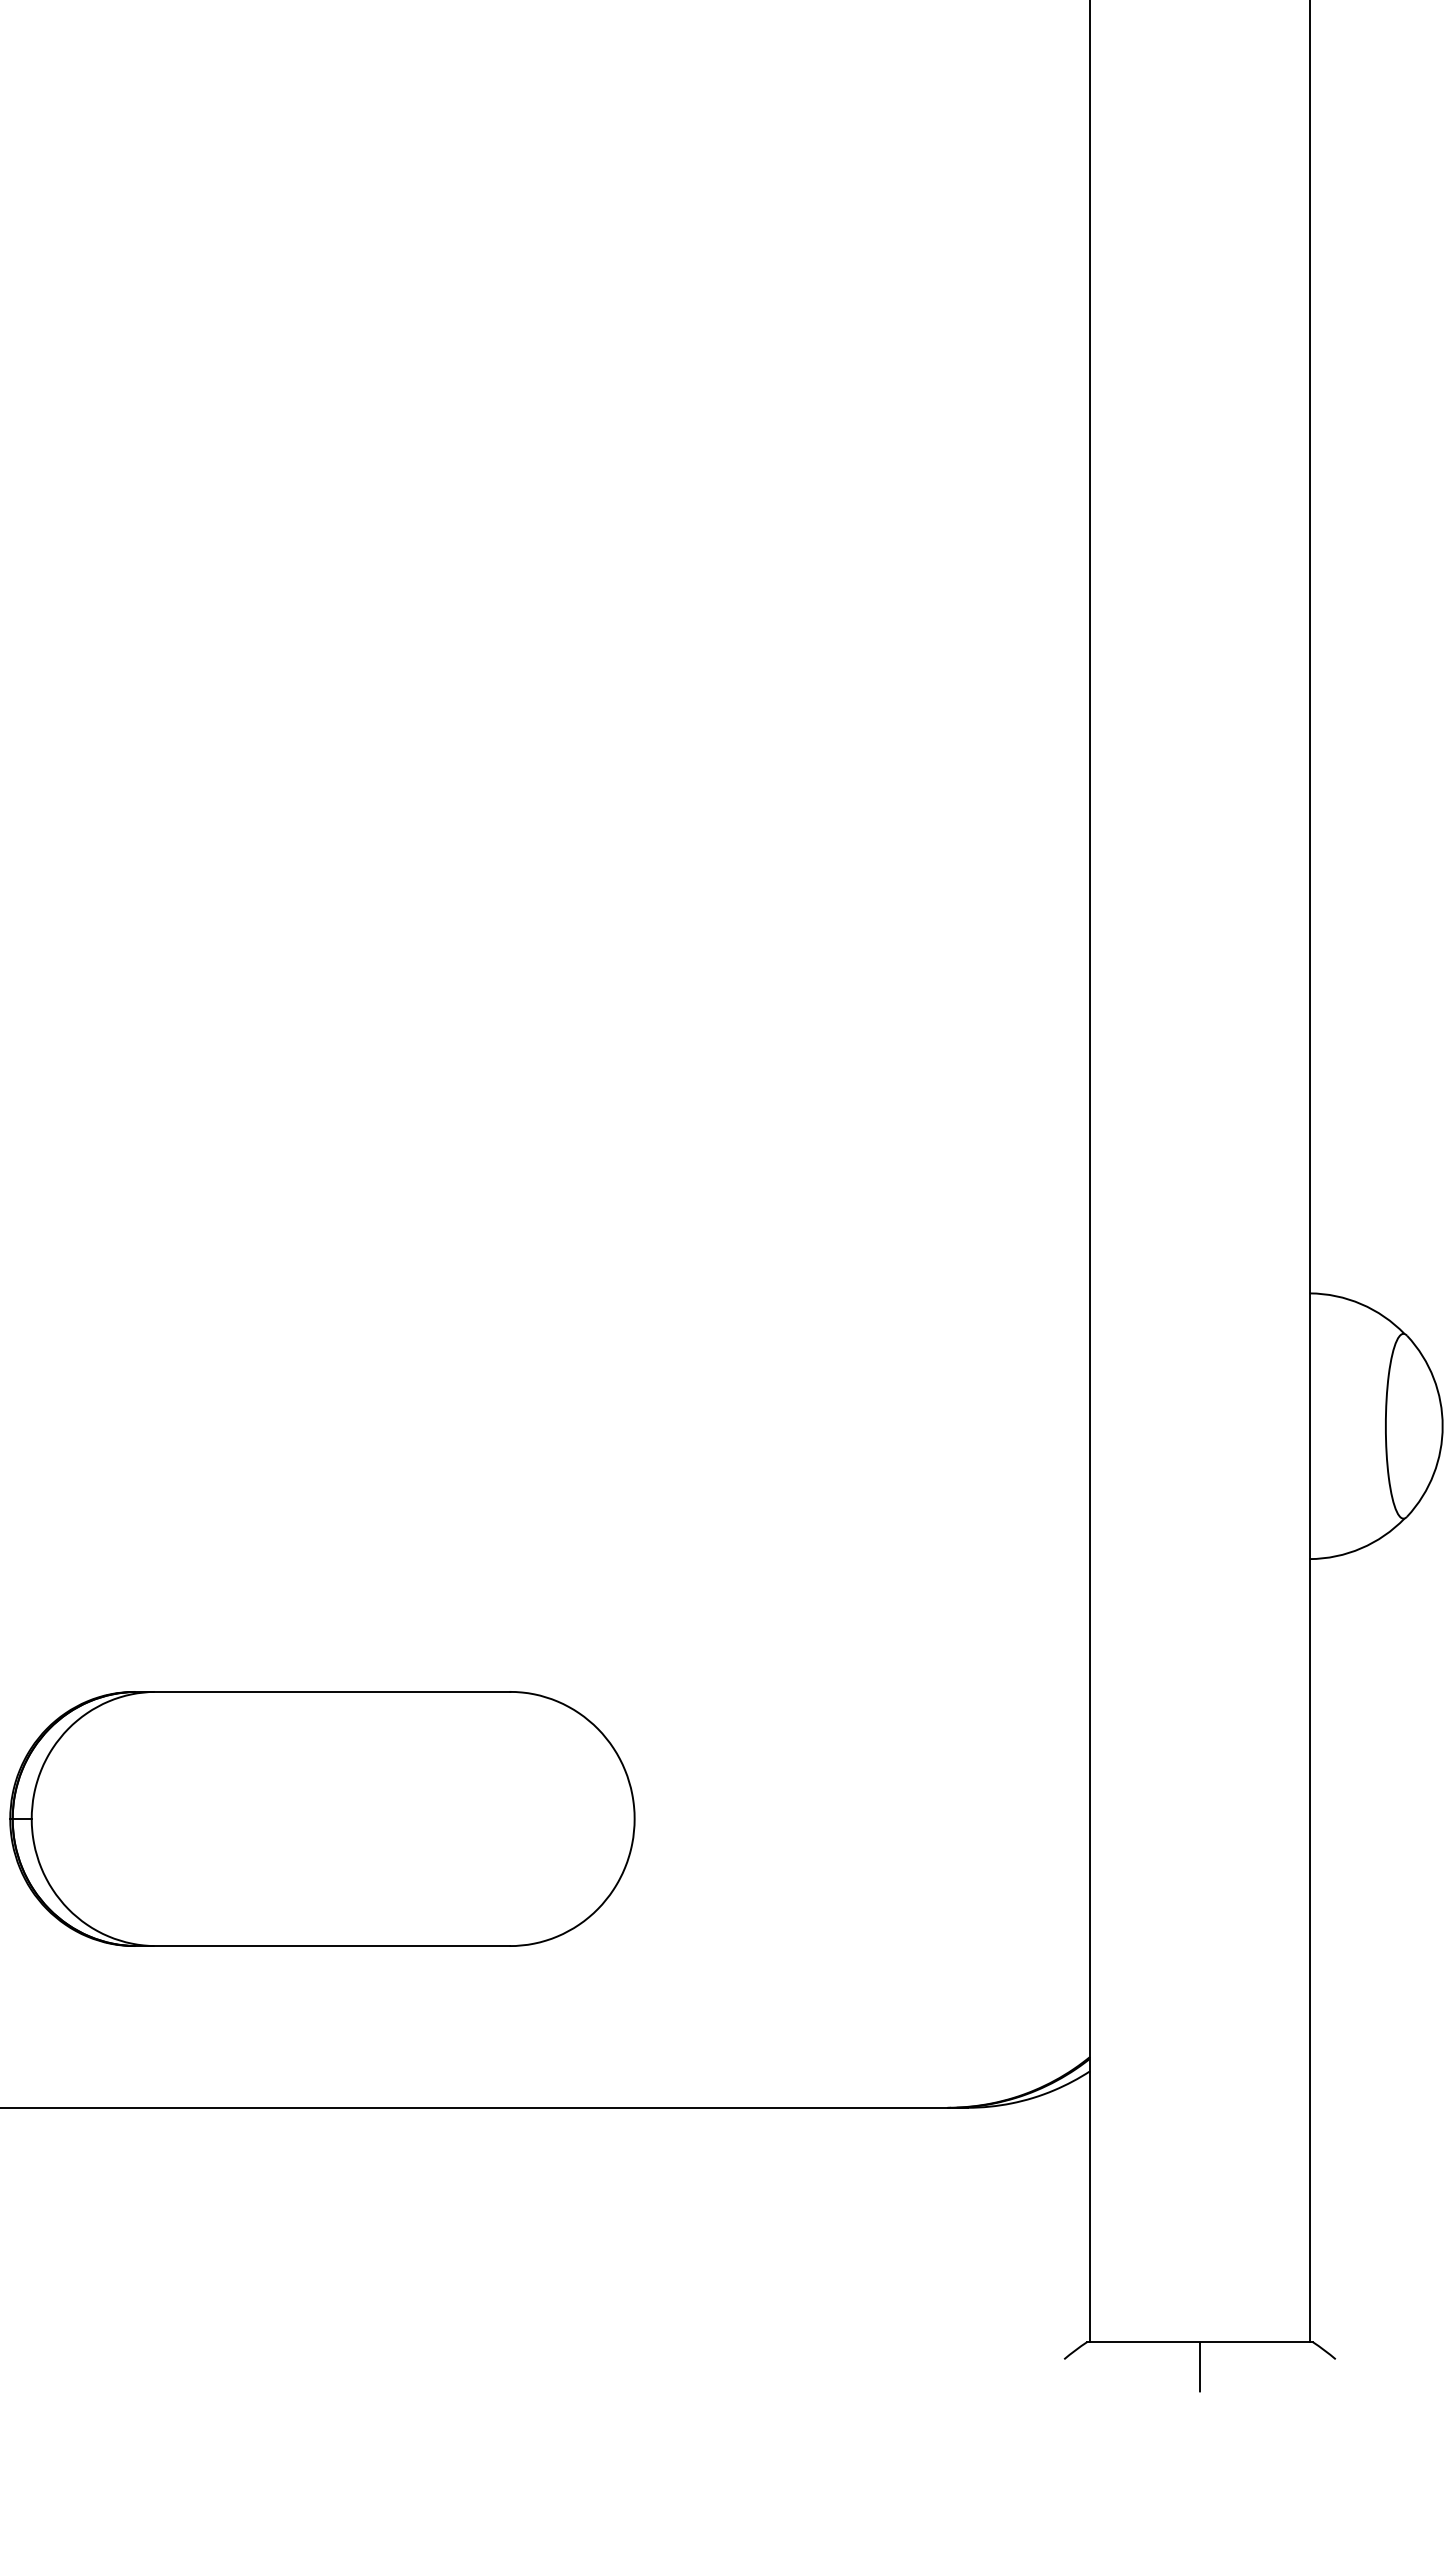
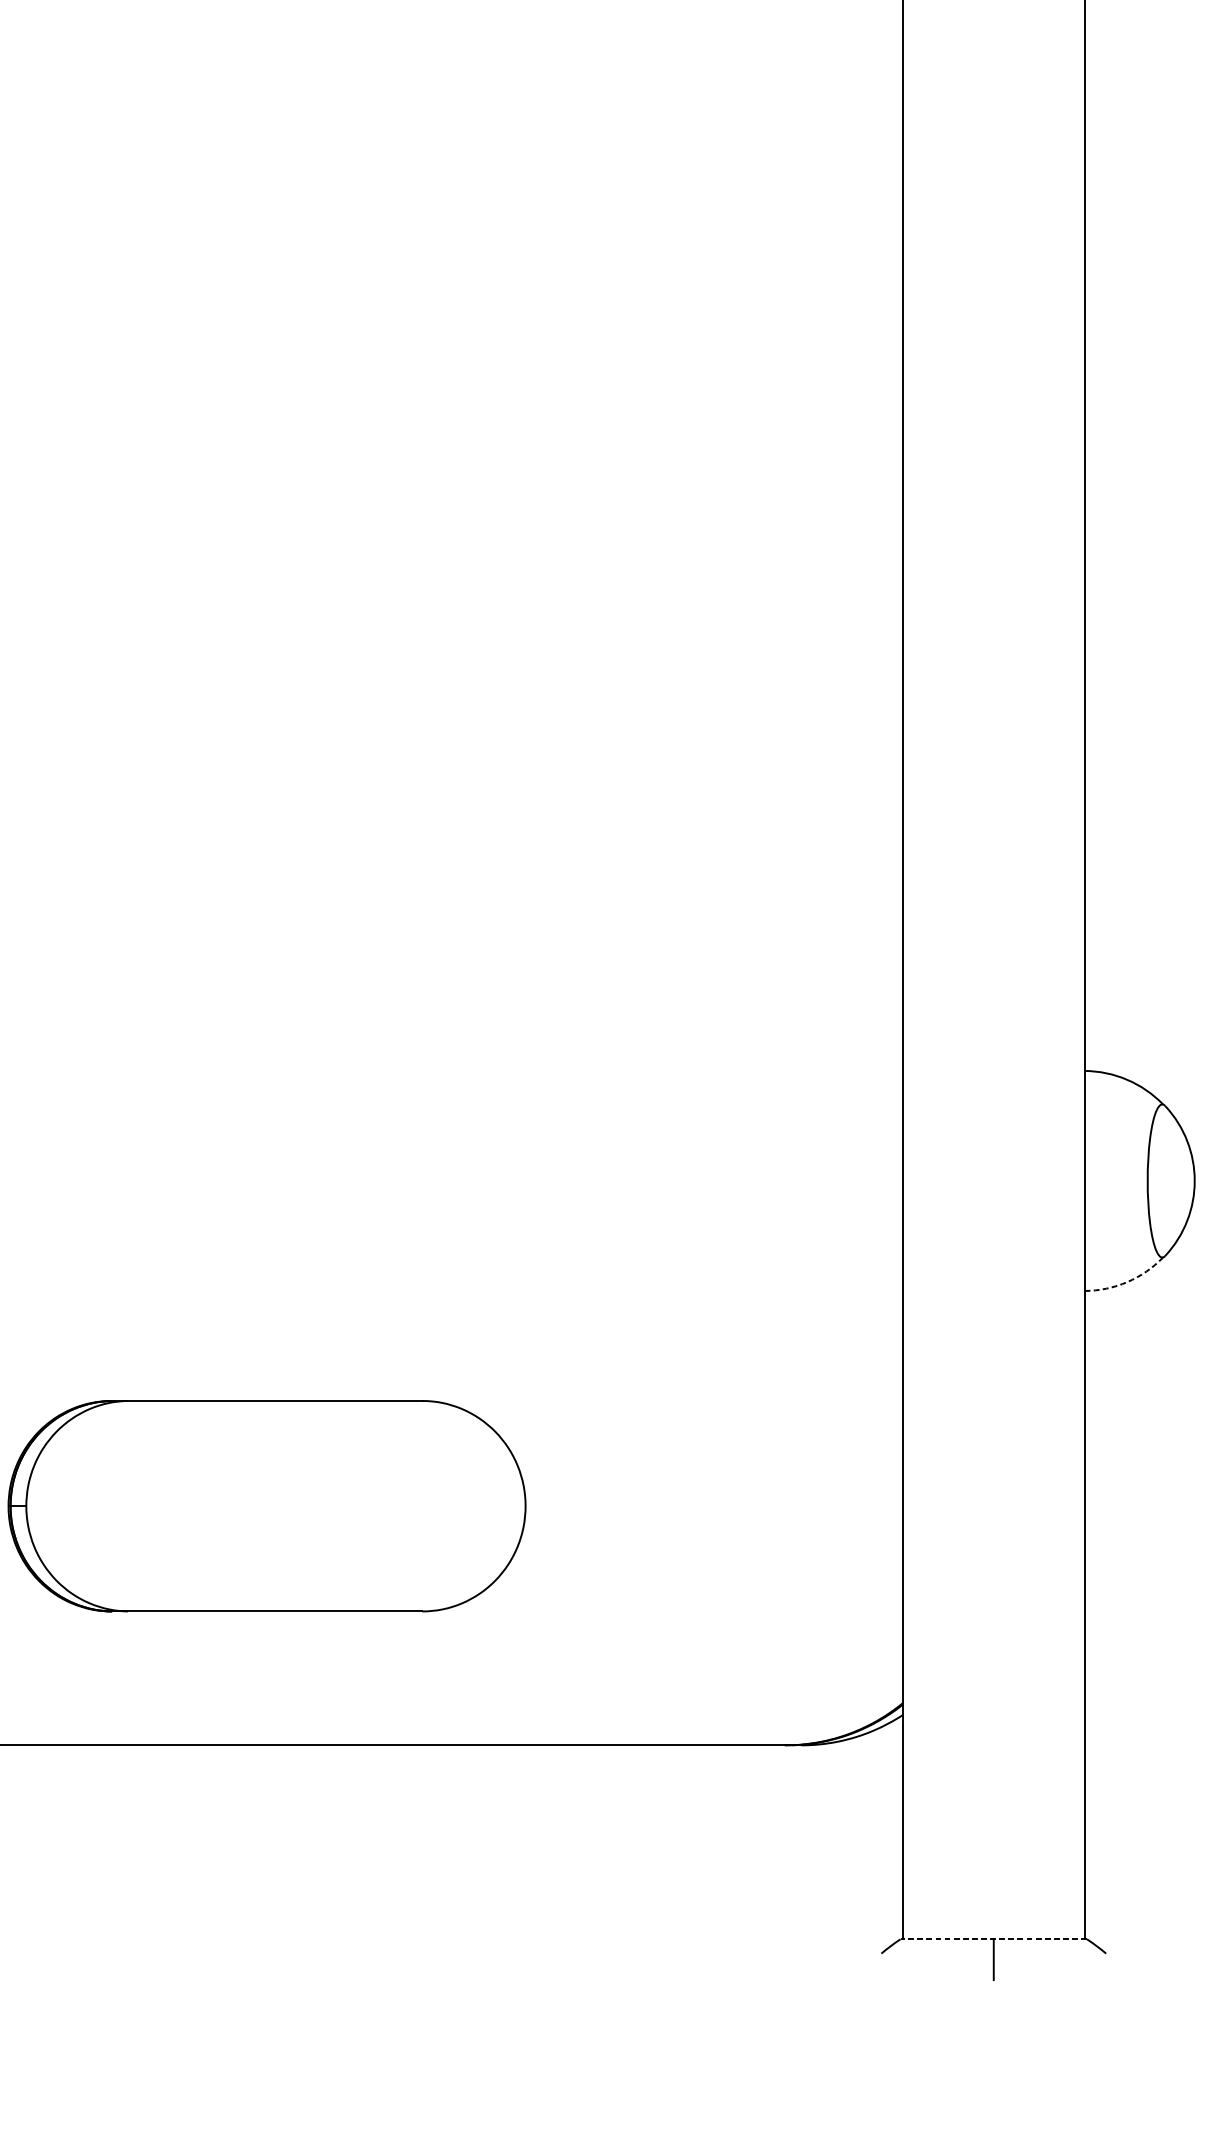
arc: (1361, 1548) -> (1127, 1282), solid -> dashed
line: (1199, 2341) -> (993, 1938), solid -> dashed

